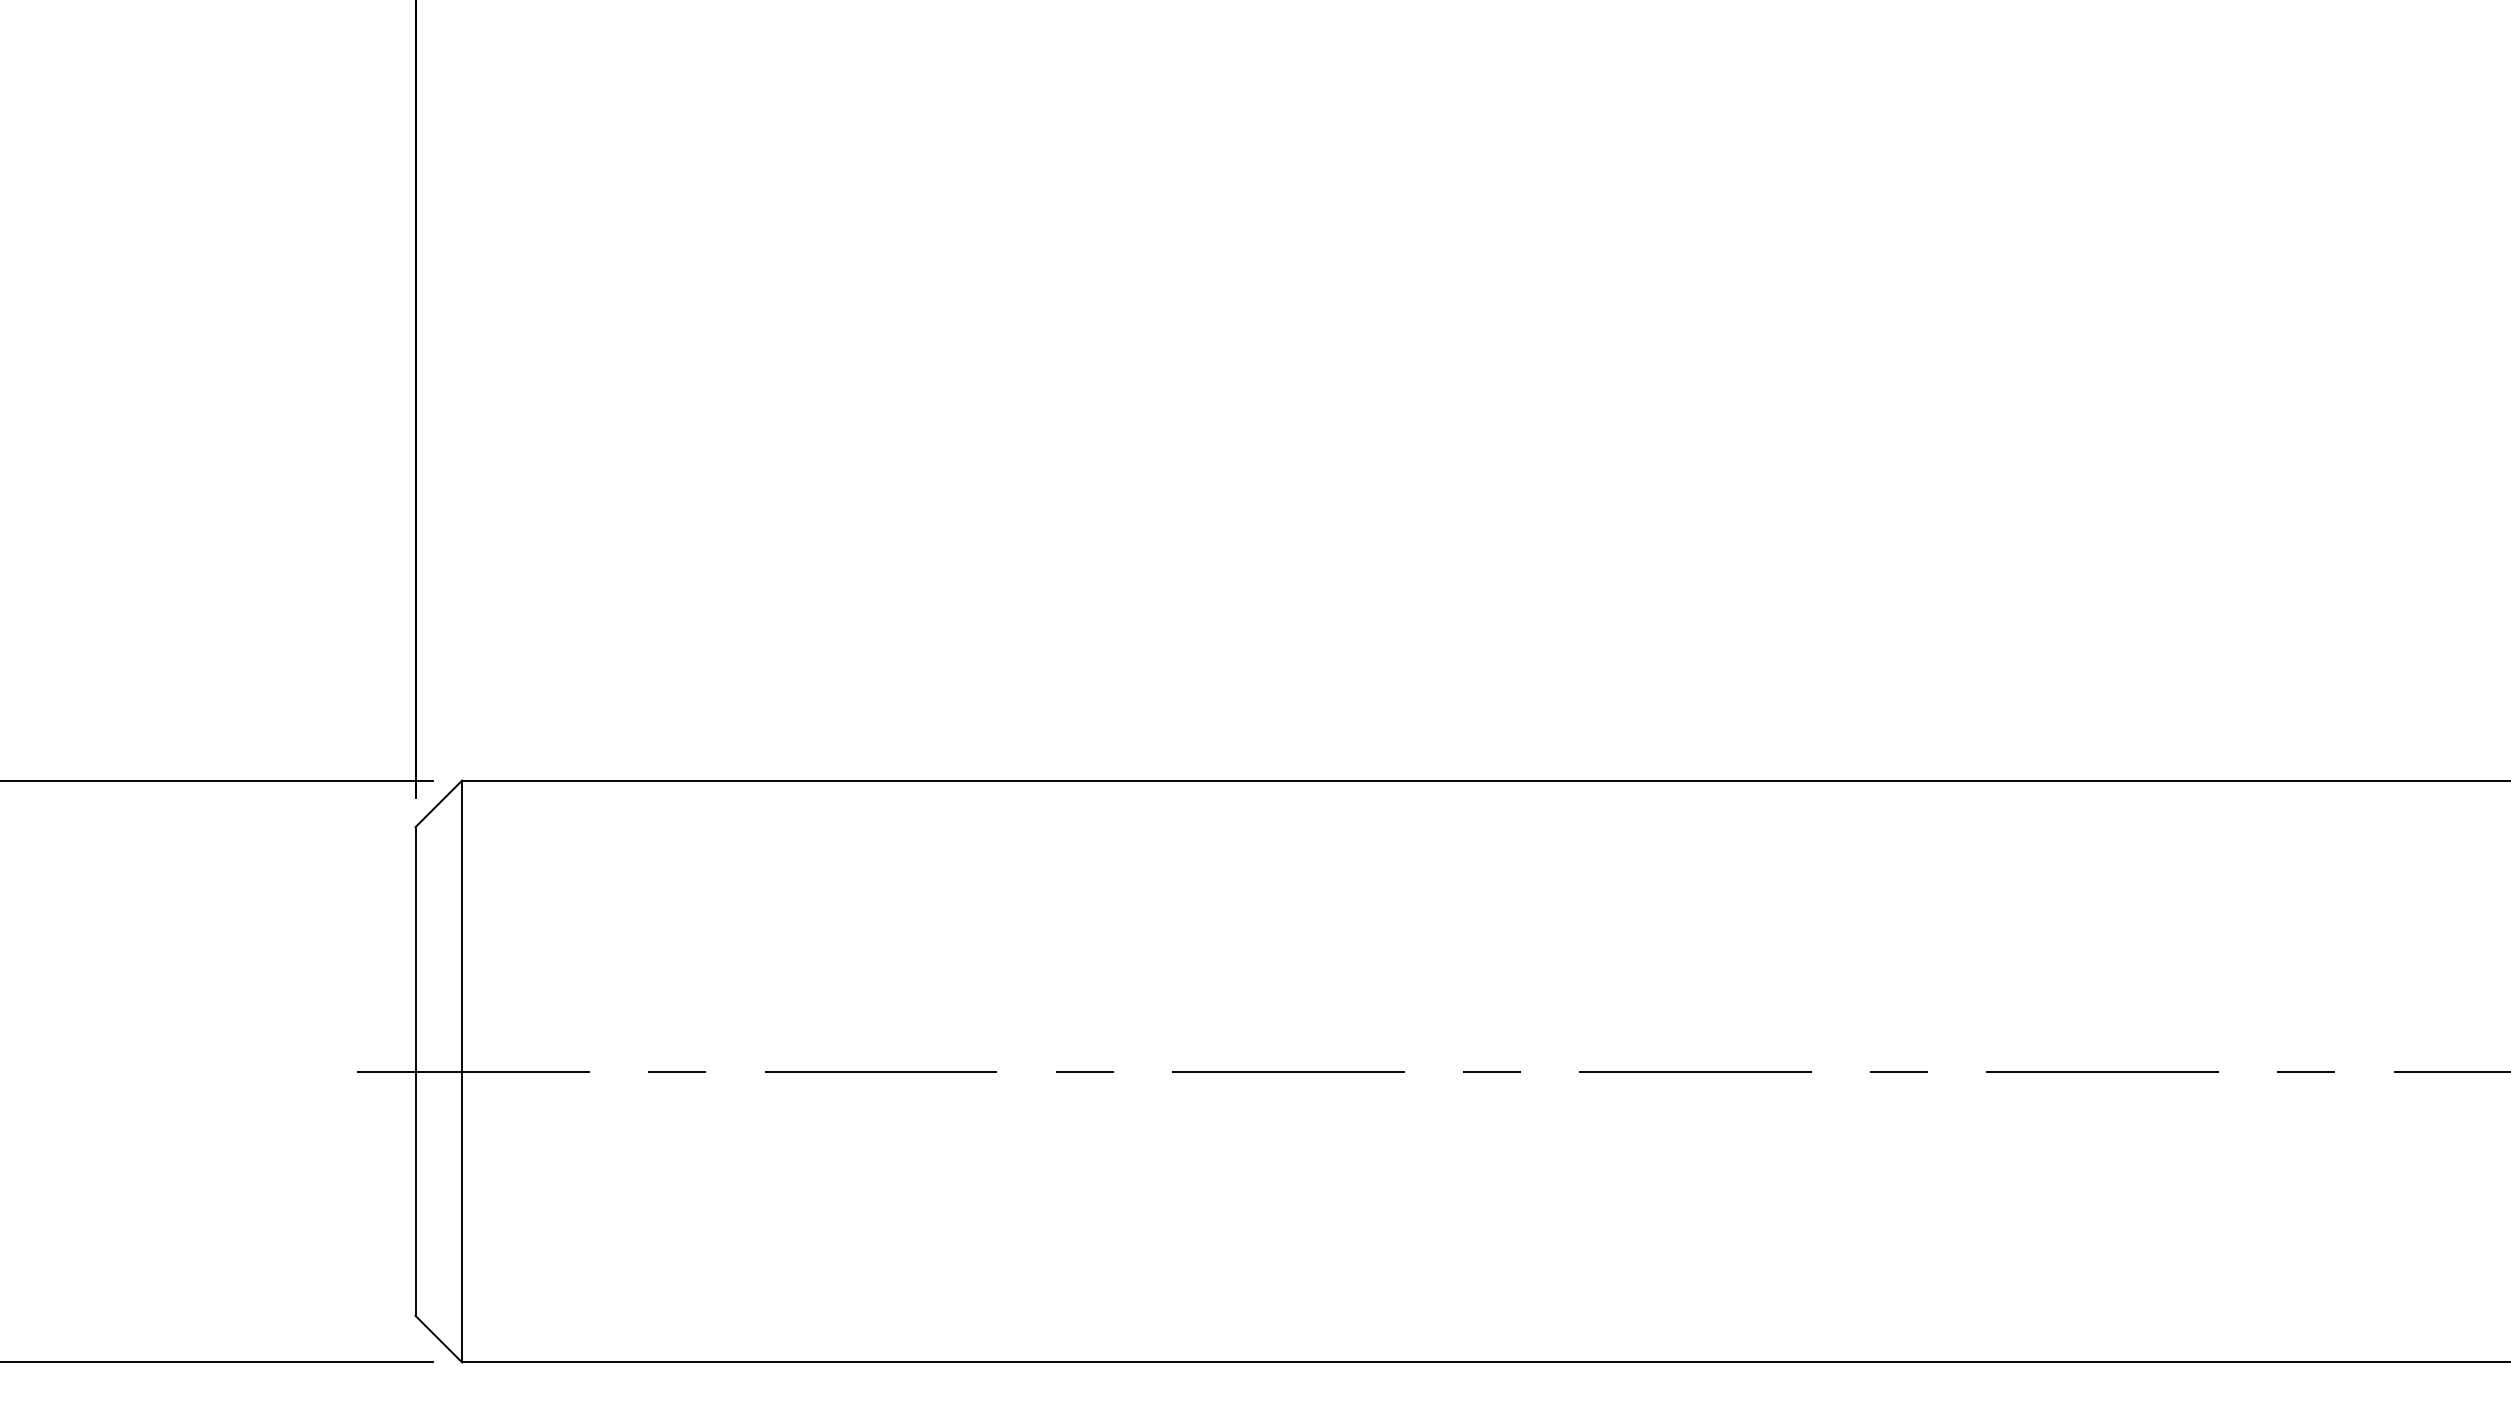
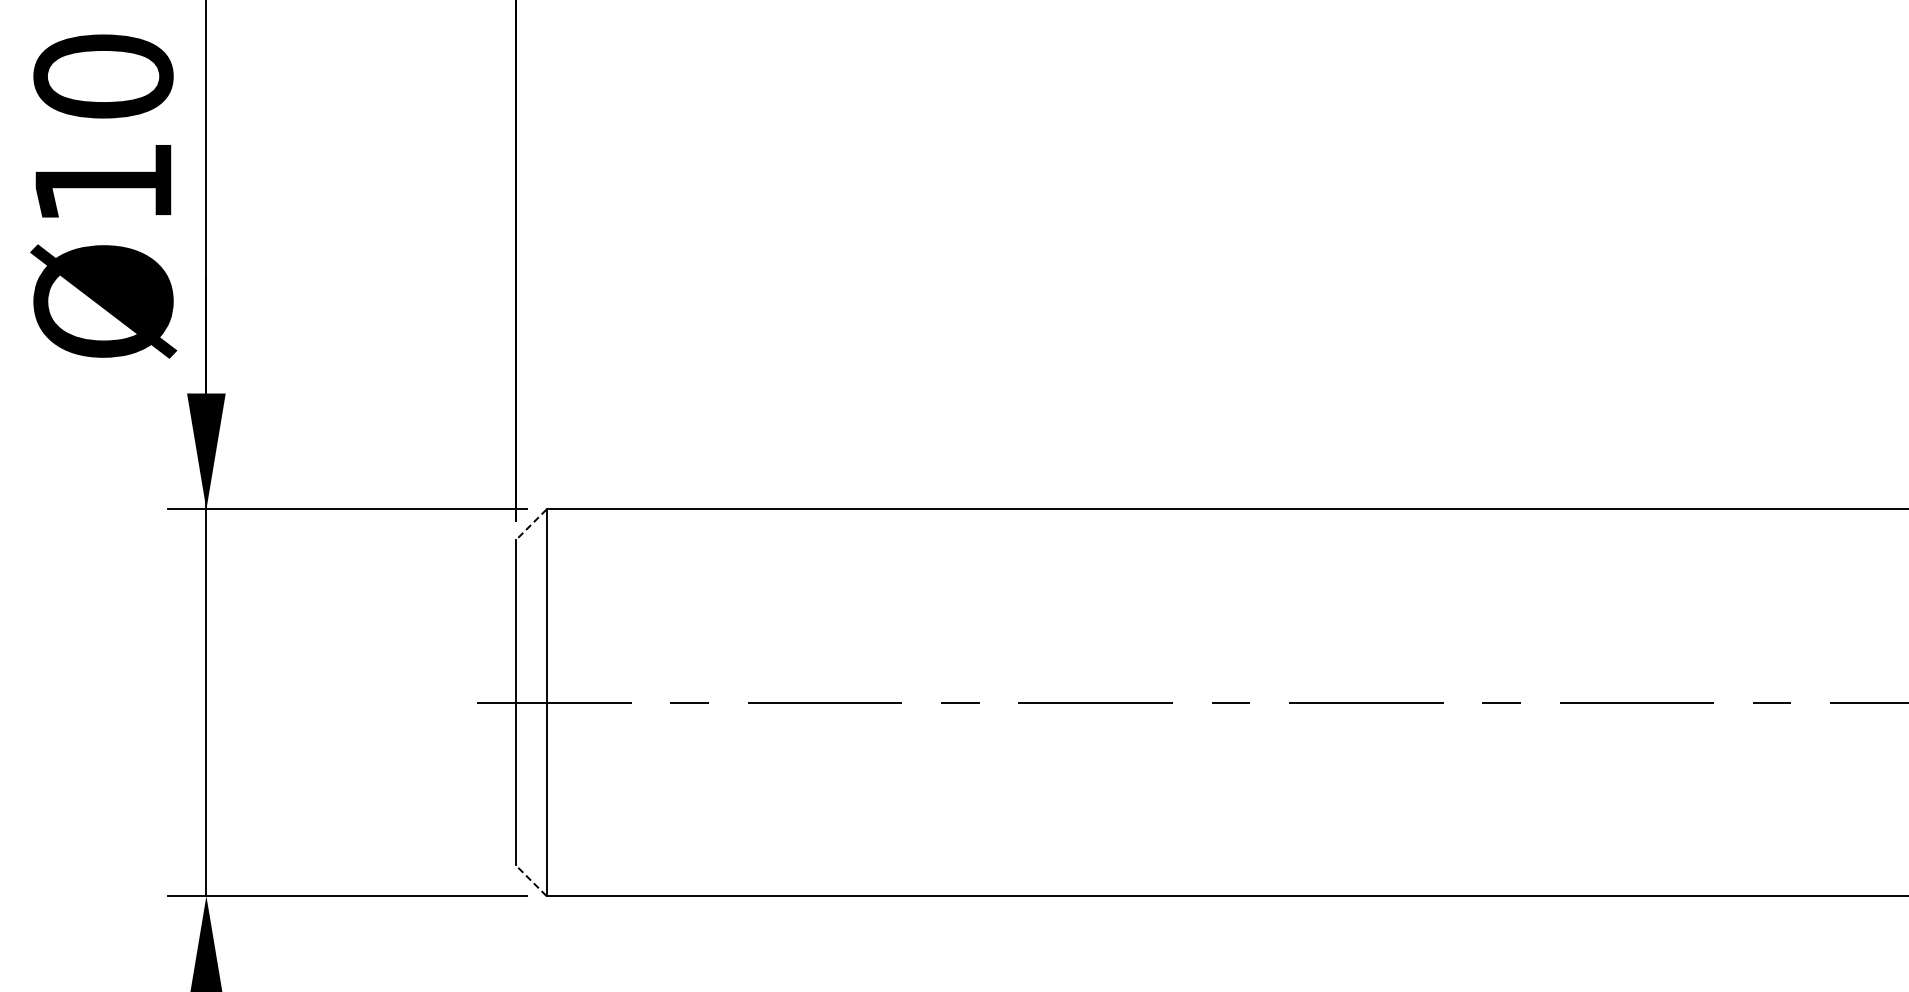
line: (439, 803) -> (531, 524), solid -> dashed
line: (439, 1338) -> (531, 880), solid -> dashed

